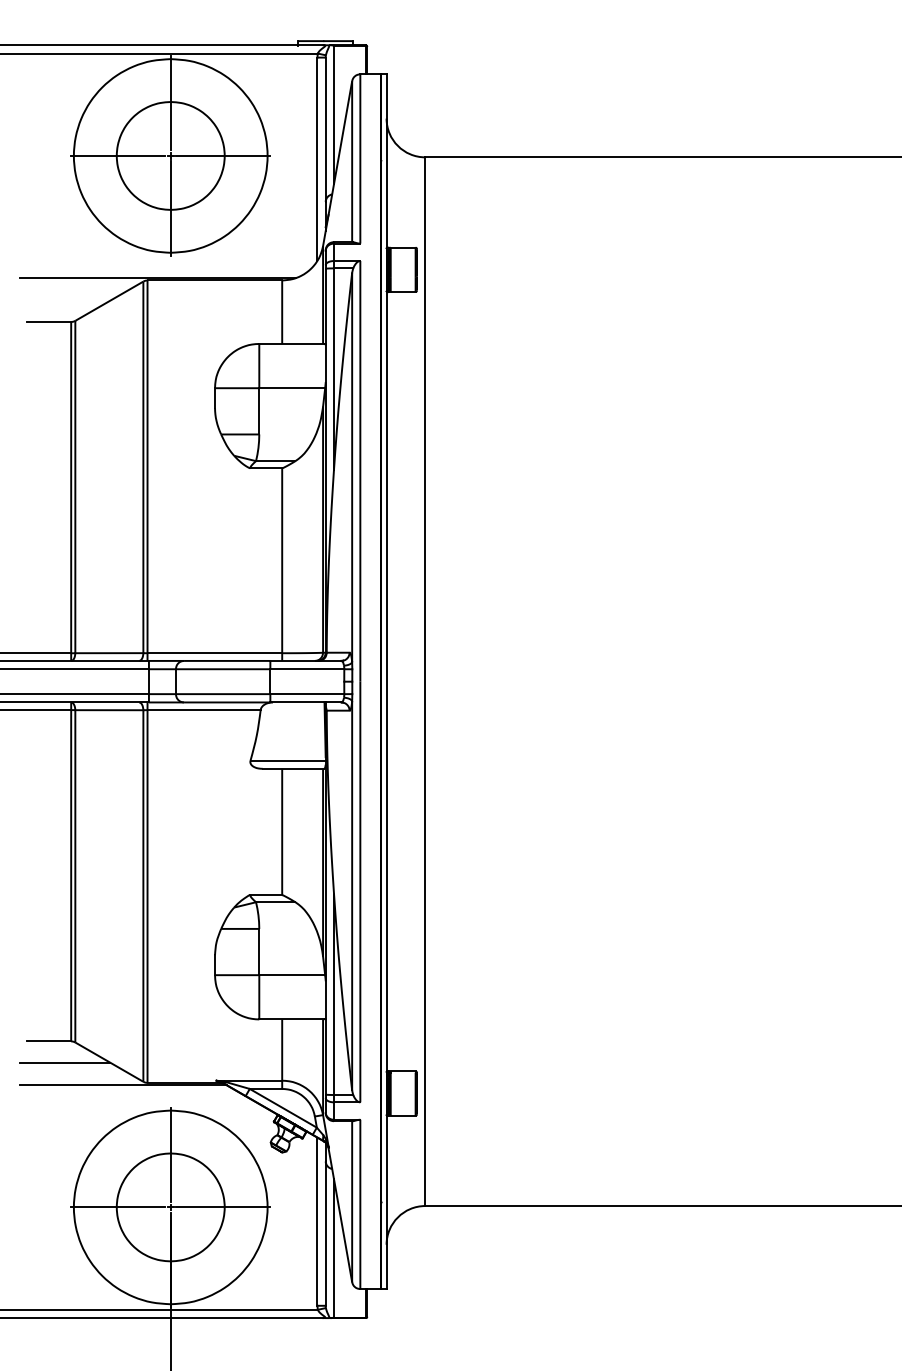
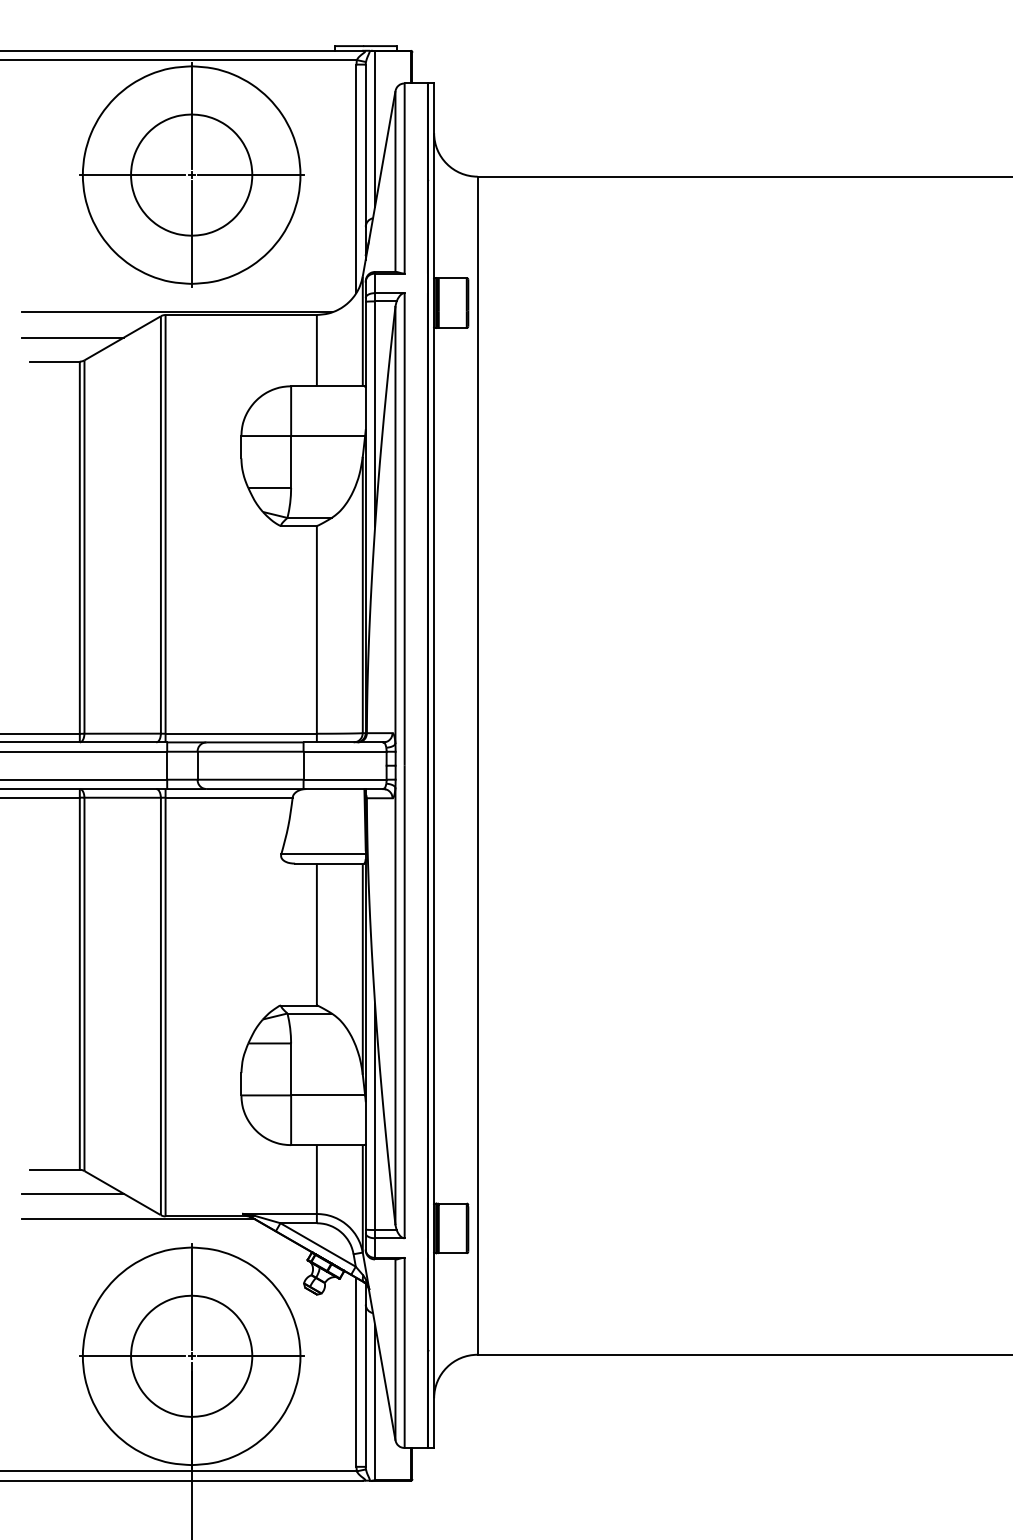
line: (64, 300) -> (72, 337), added

